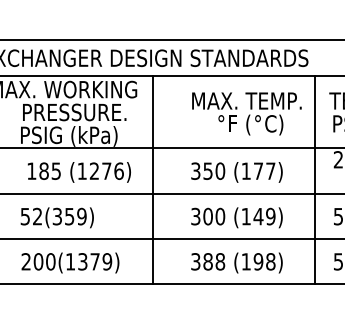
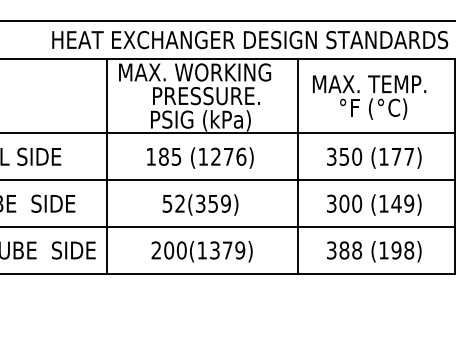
text: (246, 113) -> (369, 97), moved
text: (79, 171) -> (200, 157), moved
line: (153, 179) -> (298, 165), moved
text: (57, 217) -> (200, 204), moved

